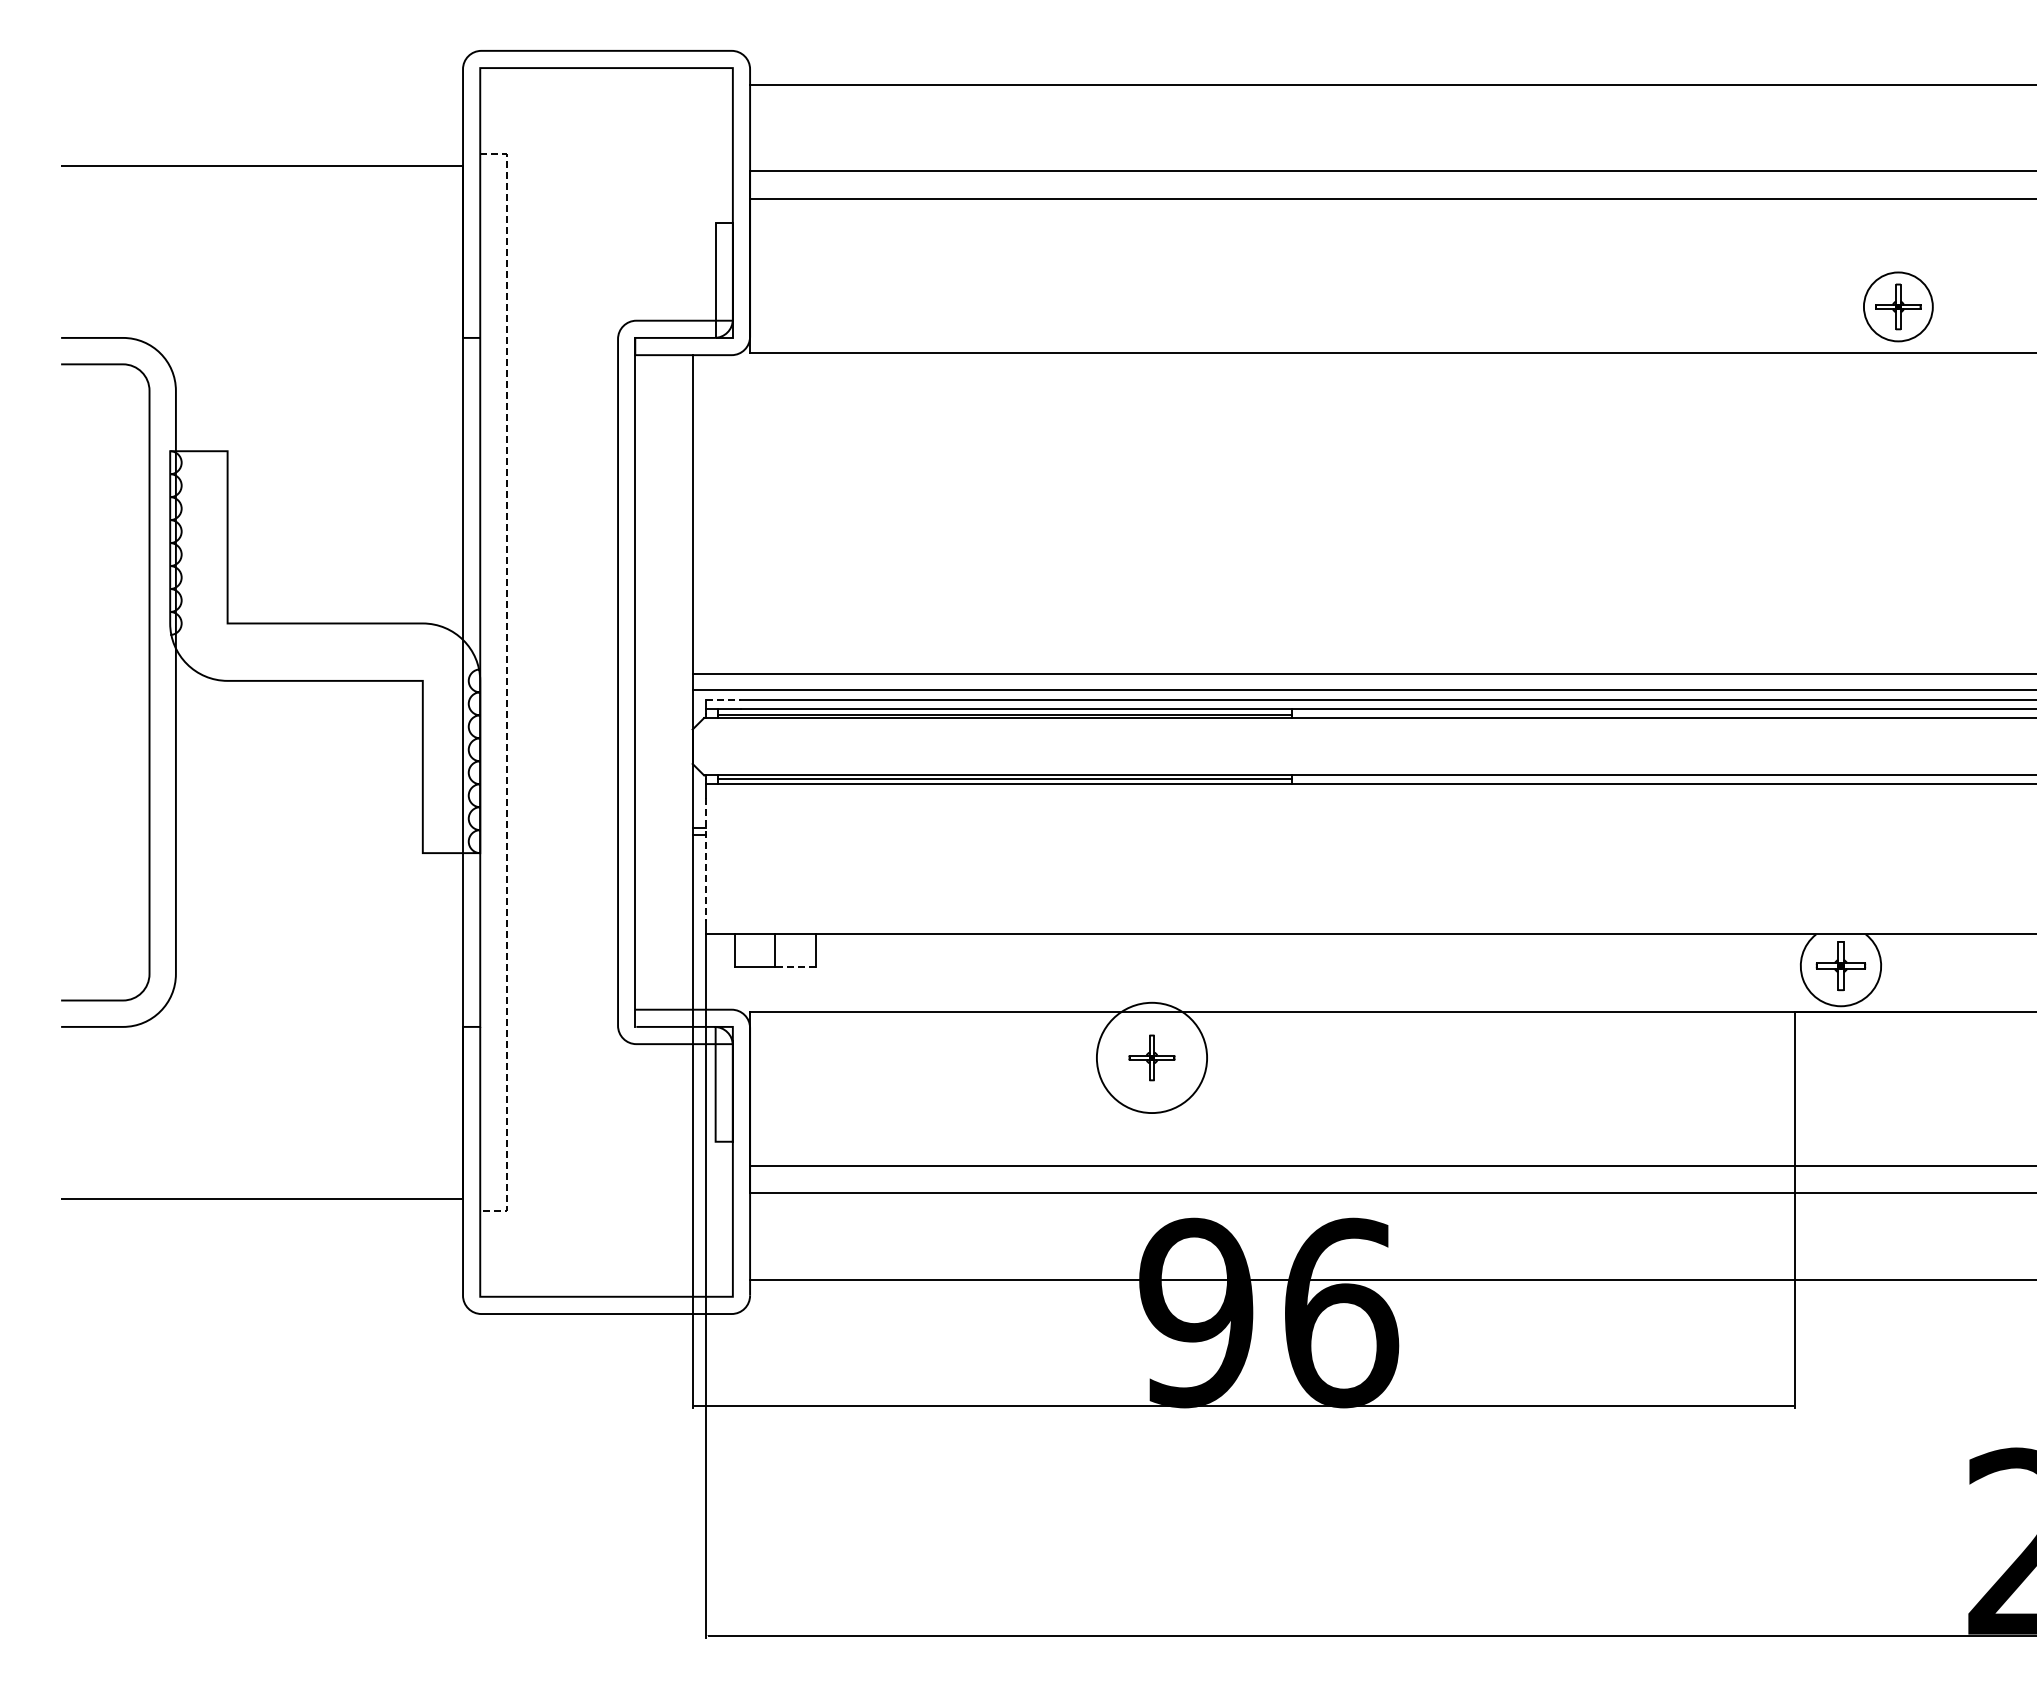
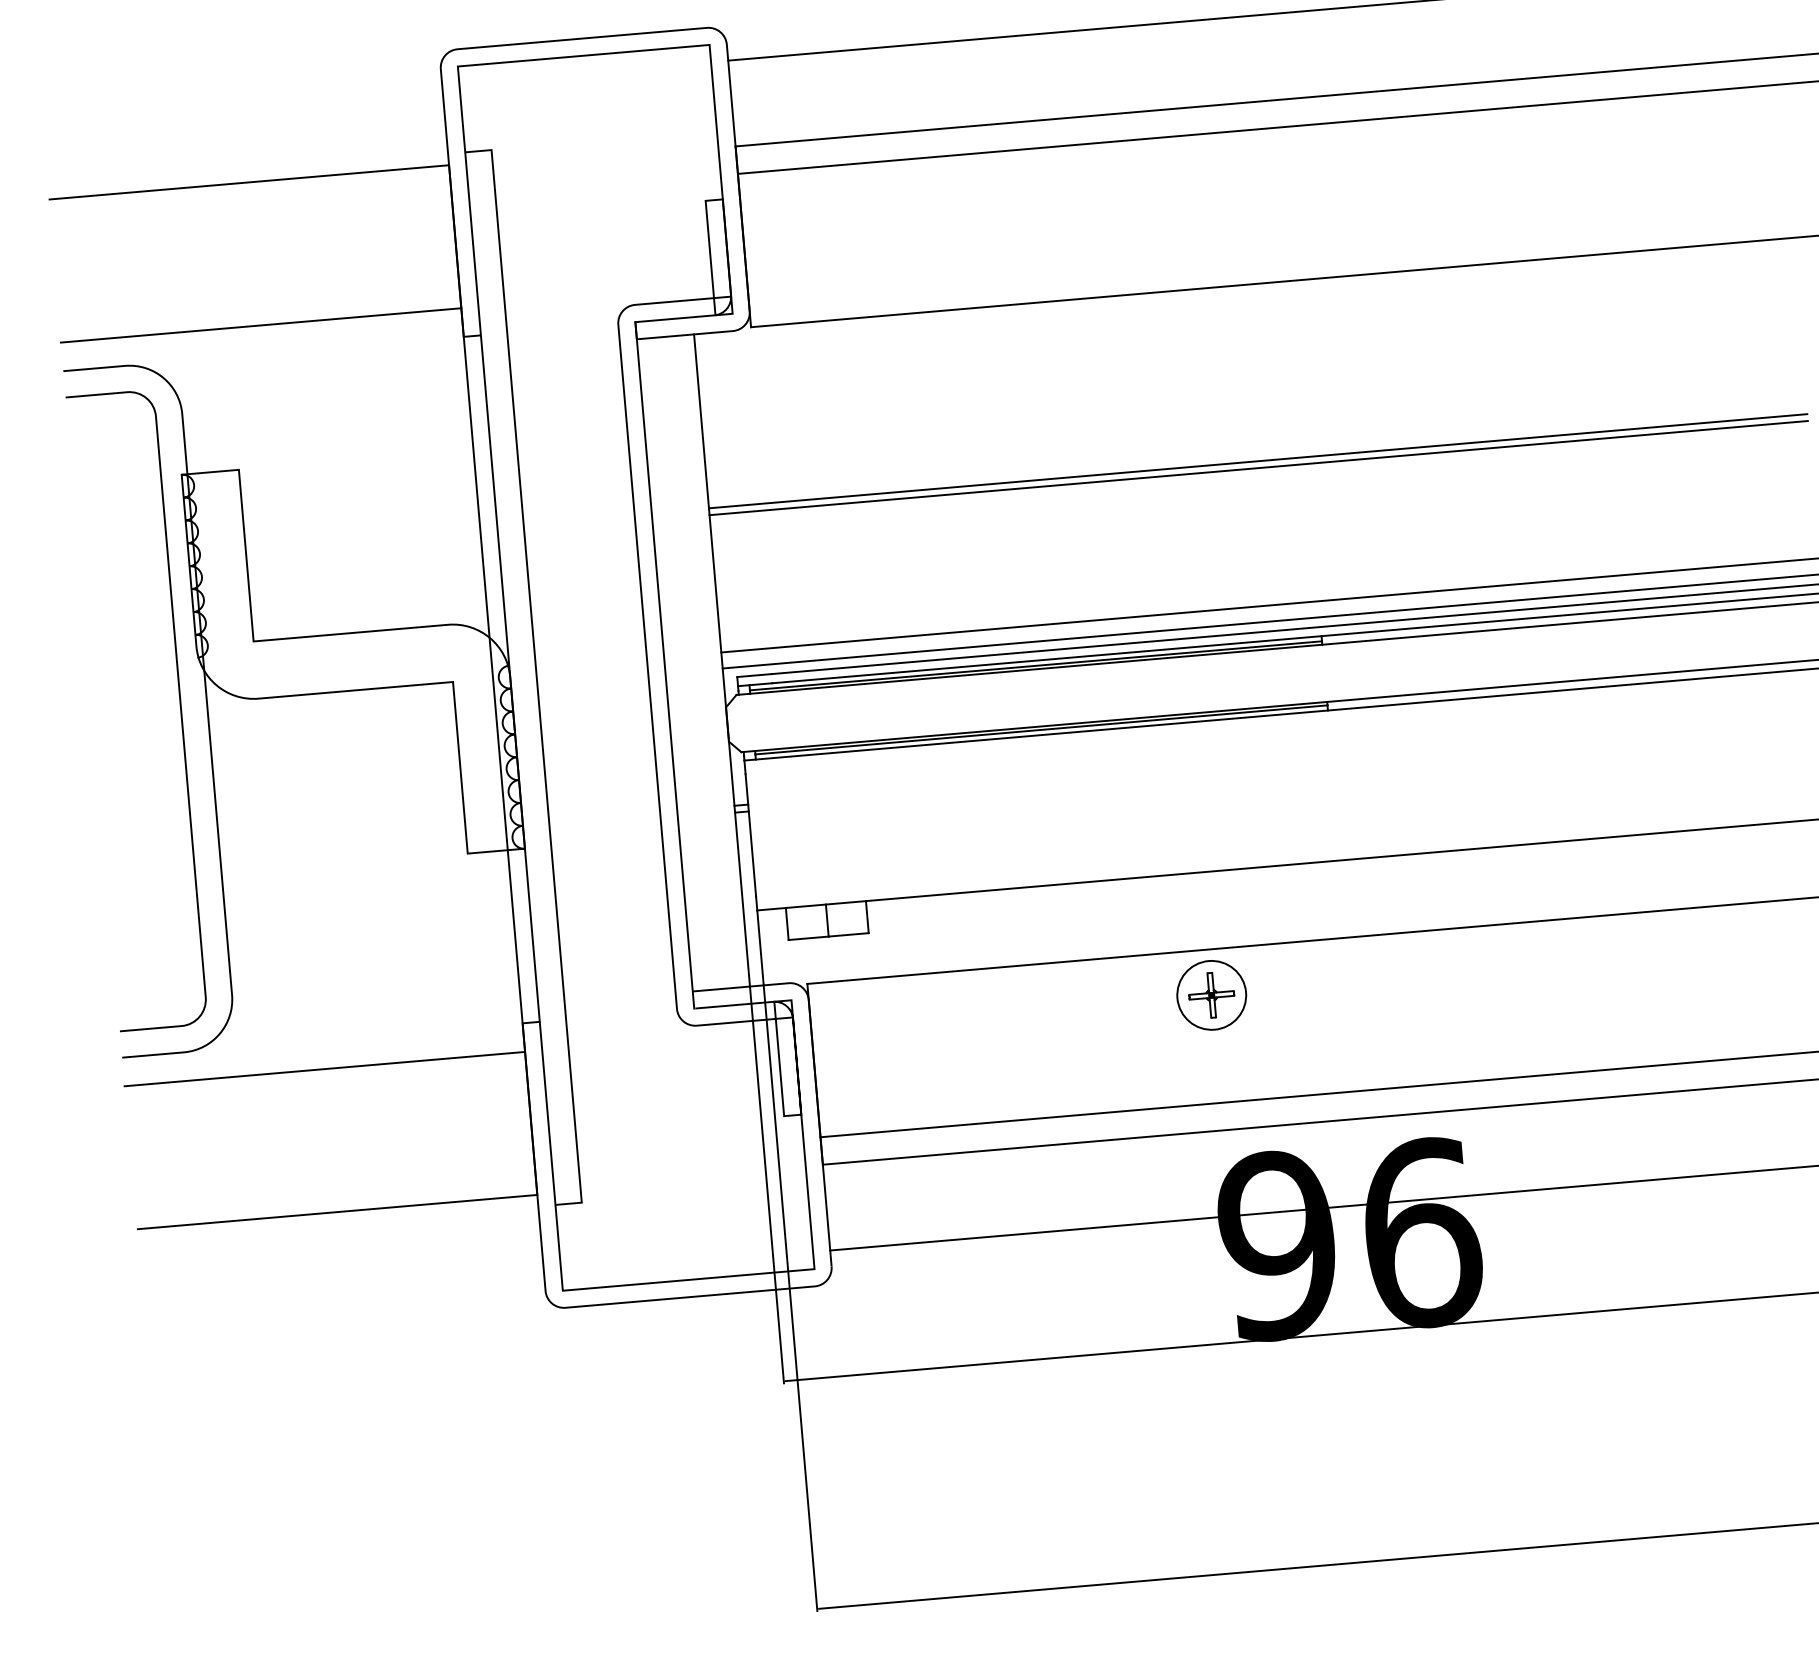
line: (262, 309) -> (261, 325), added
line: (1243, 529) -> (1257, 461), added
line: (1243, 536) -> (1258, 468), added
line: (506, 682) -> (536, 676), dashed -> solid
line: (724, 700) -> (755, 675), dashed -> solid
line: (706, 859) -> (750, 835), dashed -> solid
line: (794, 966) -> (847, 934), dashed -> solid
line: (262, 1055) -> (325, 1068), added
circle: (1151, 1057) -> (1211, 994), size x0.62

